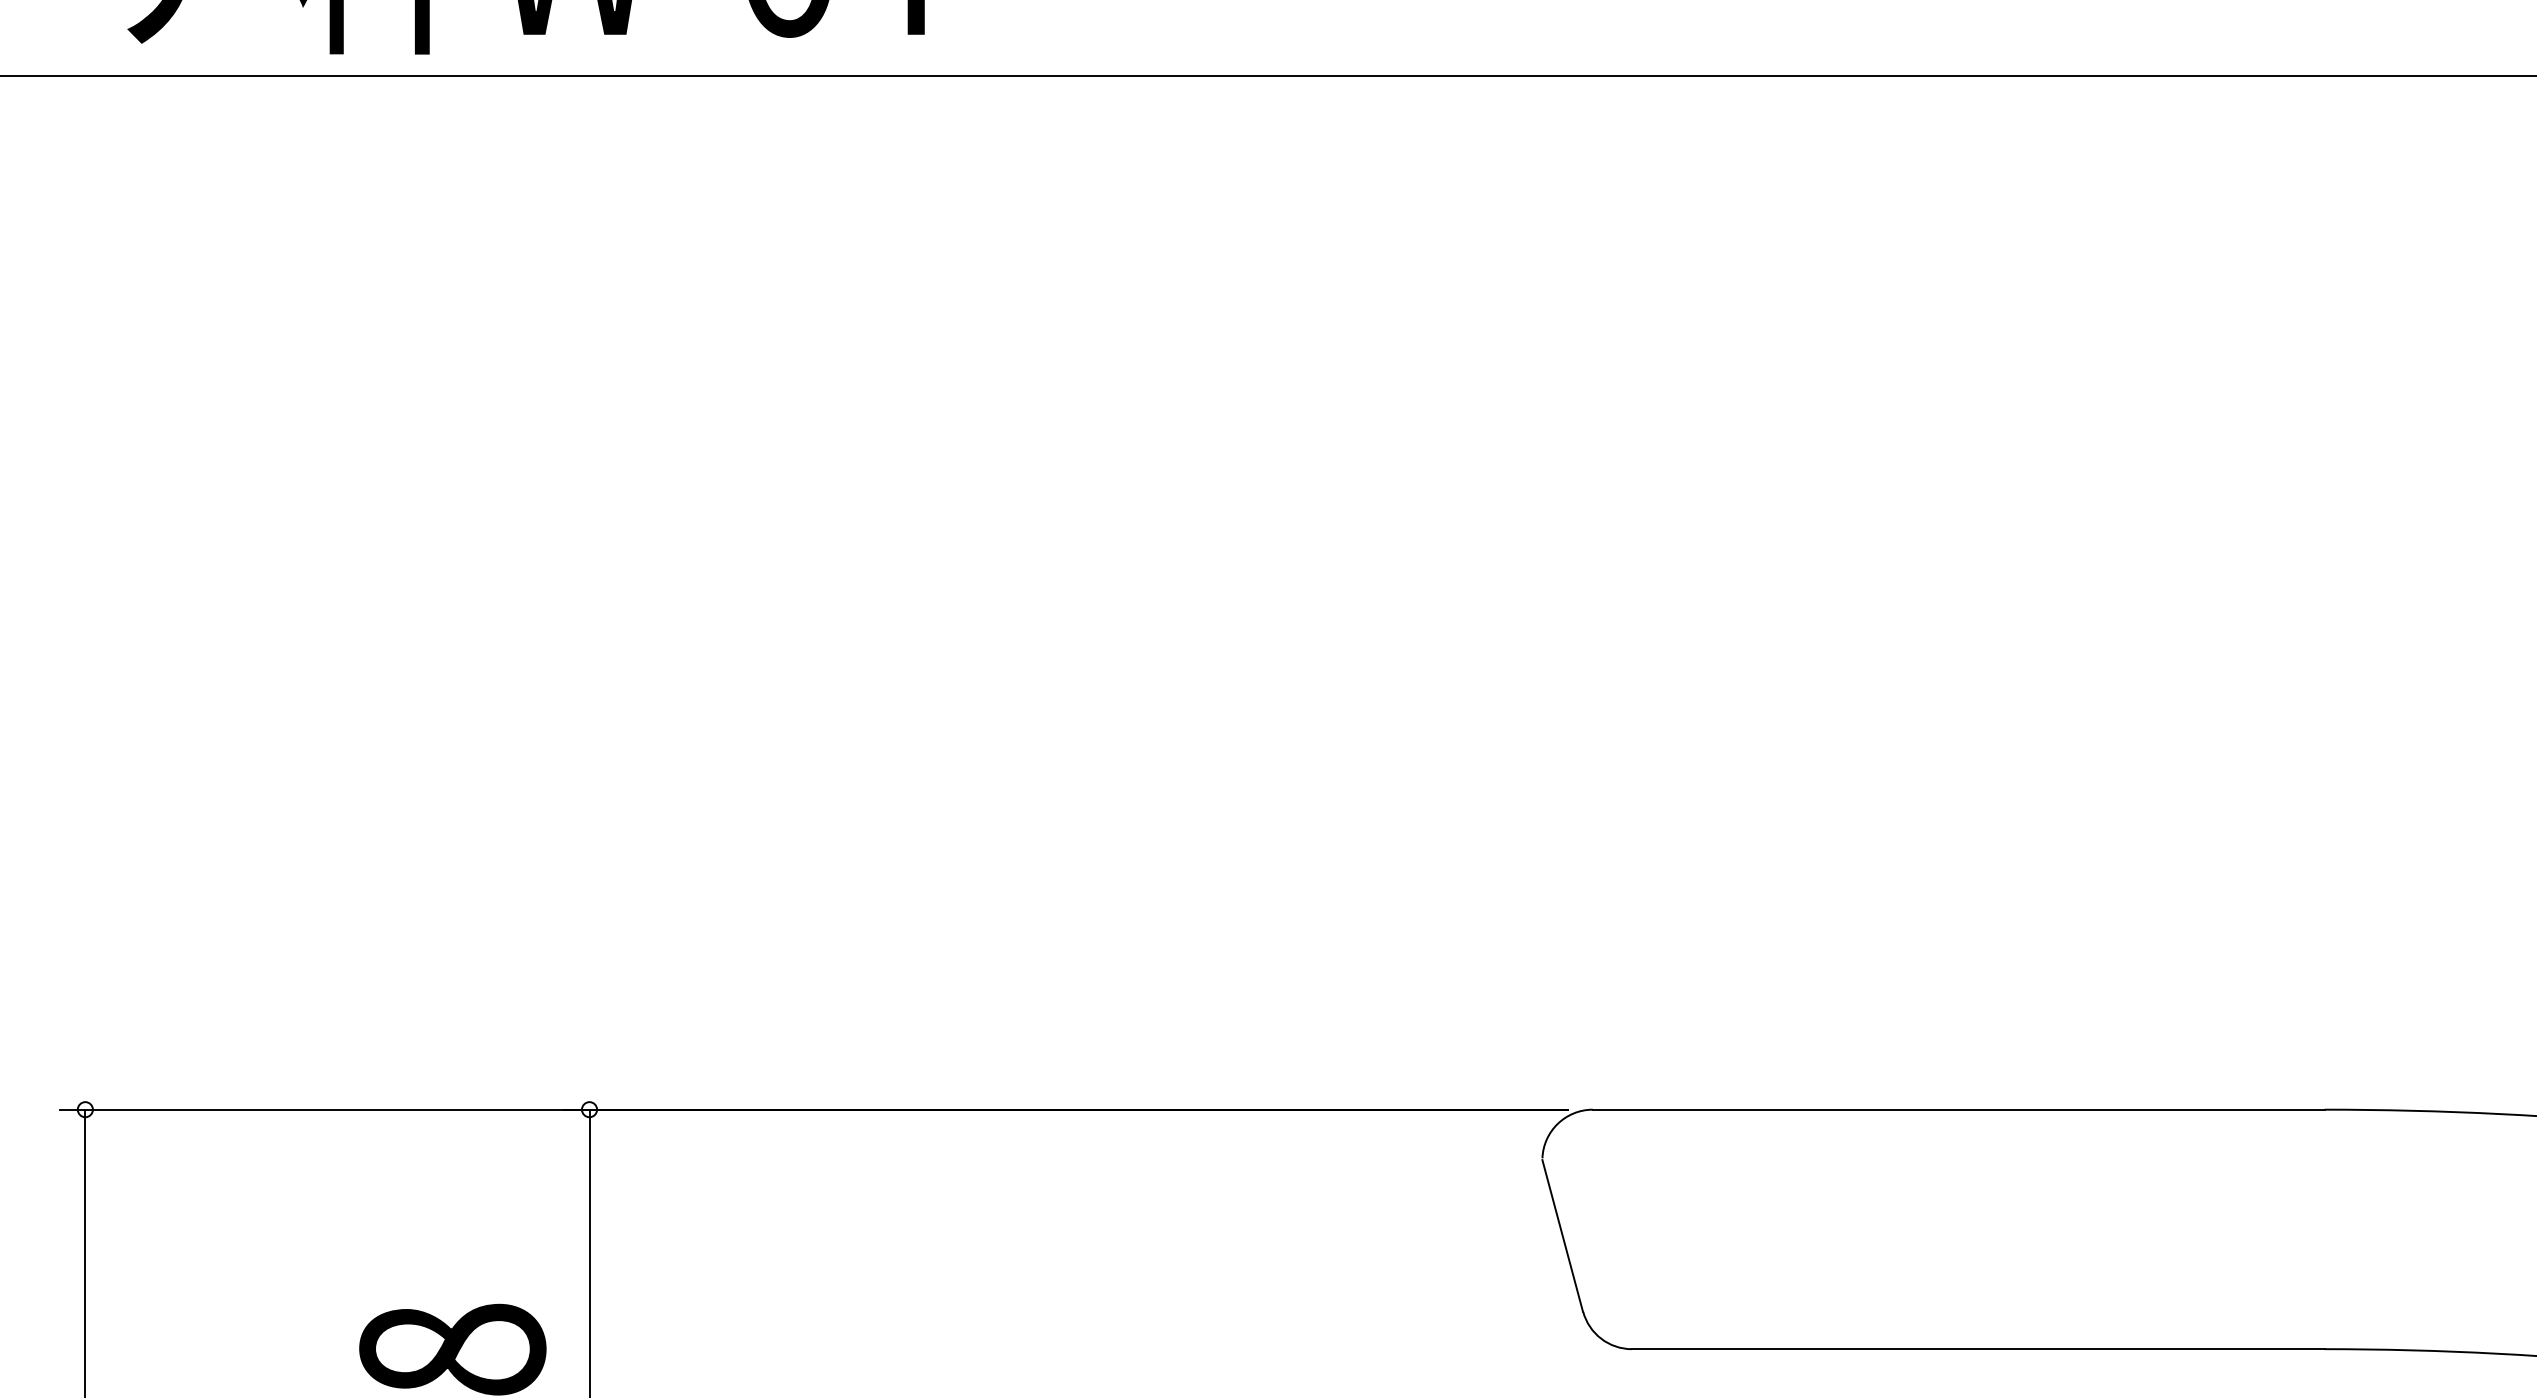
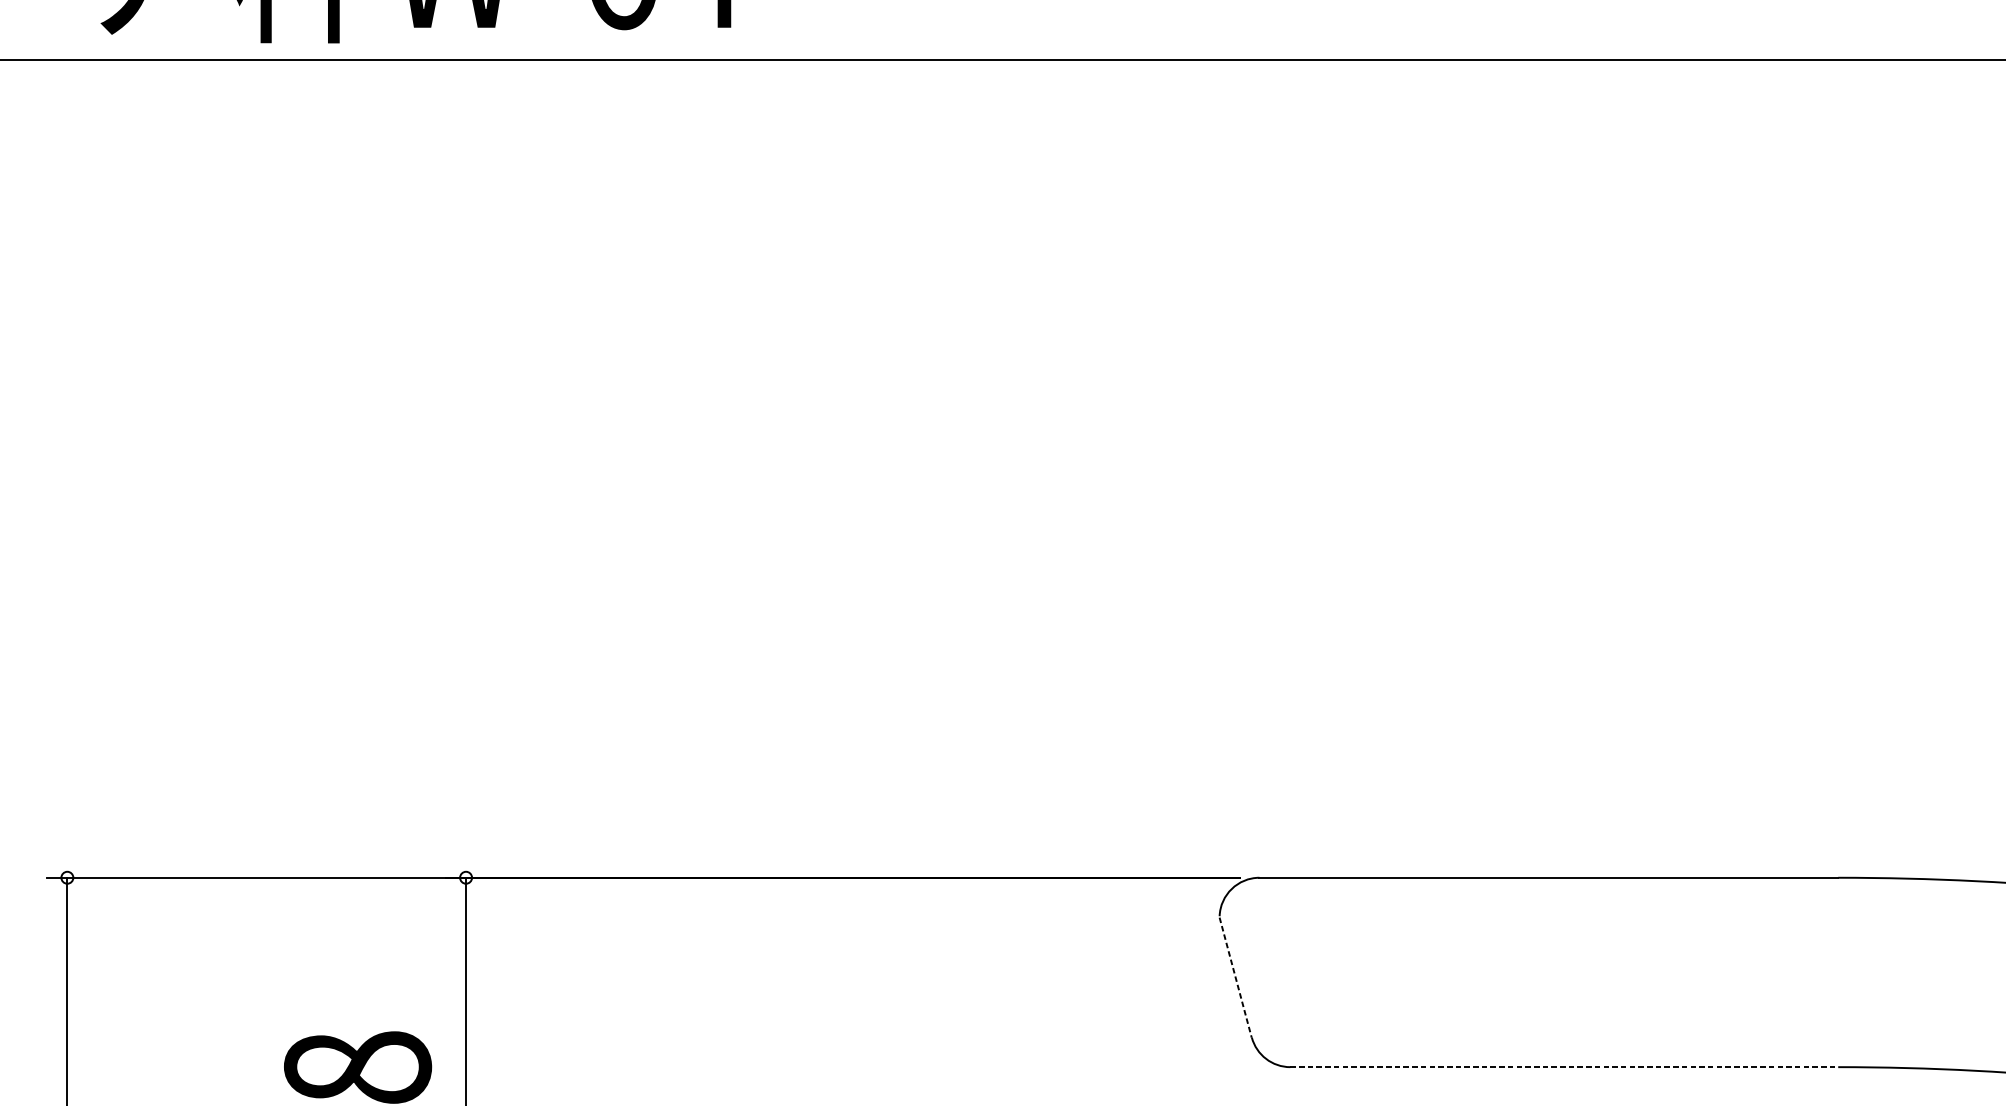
line: (1562, 1235) -> (1235, 977), solid -> dashed
line: (1978, 1349) -> (1564, 1067), solid -> dashed

